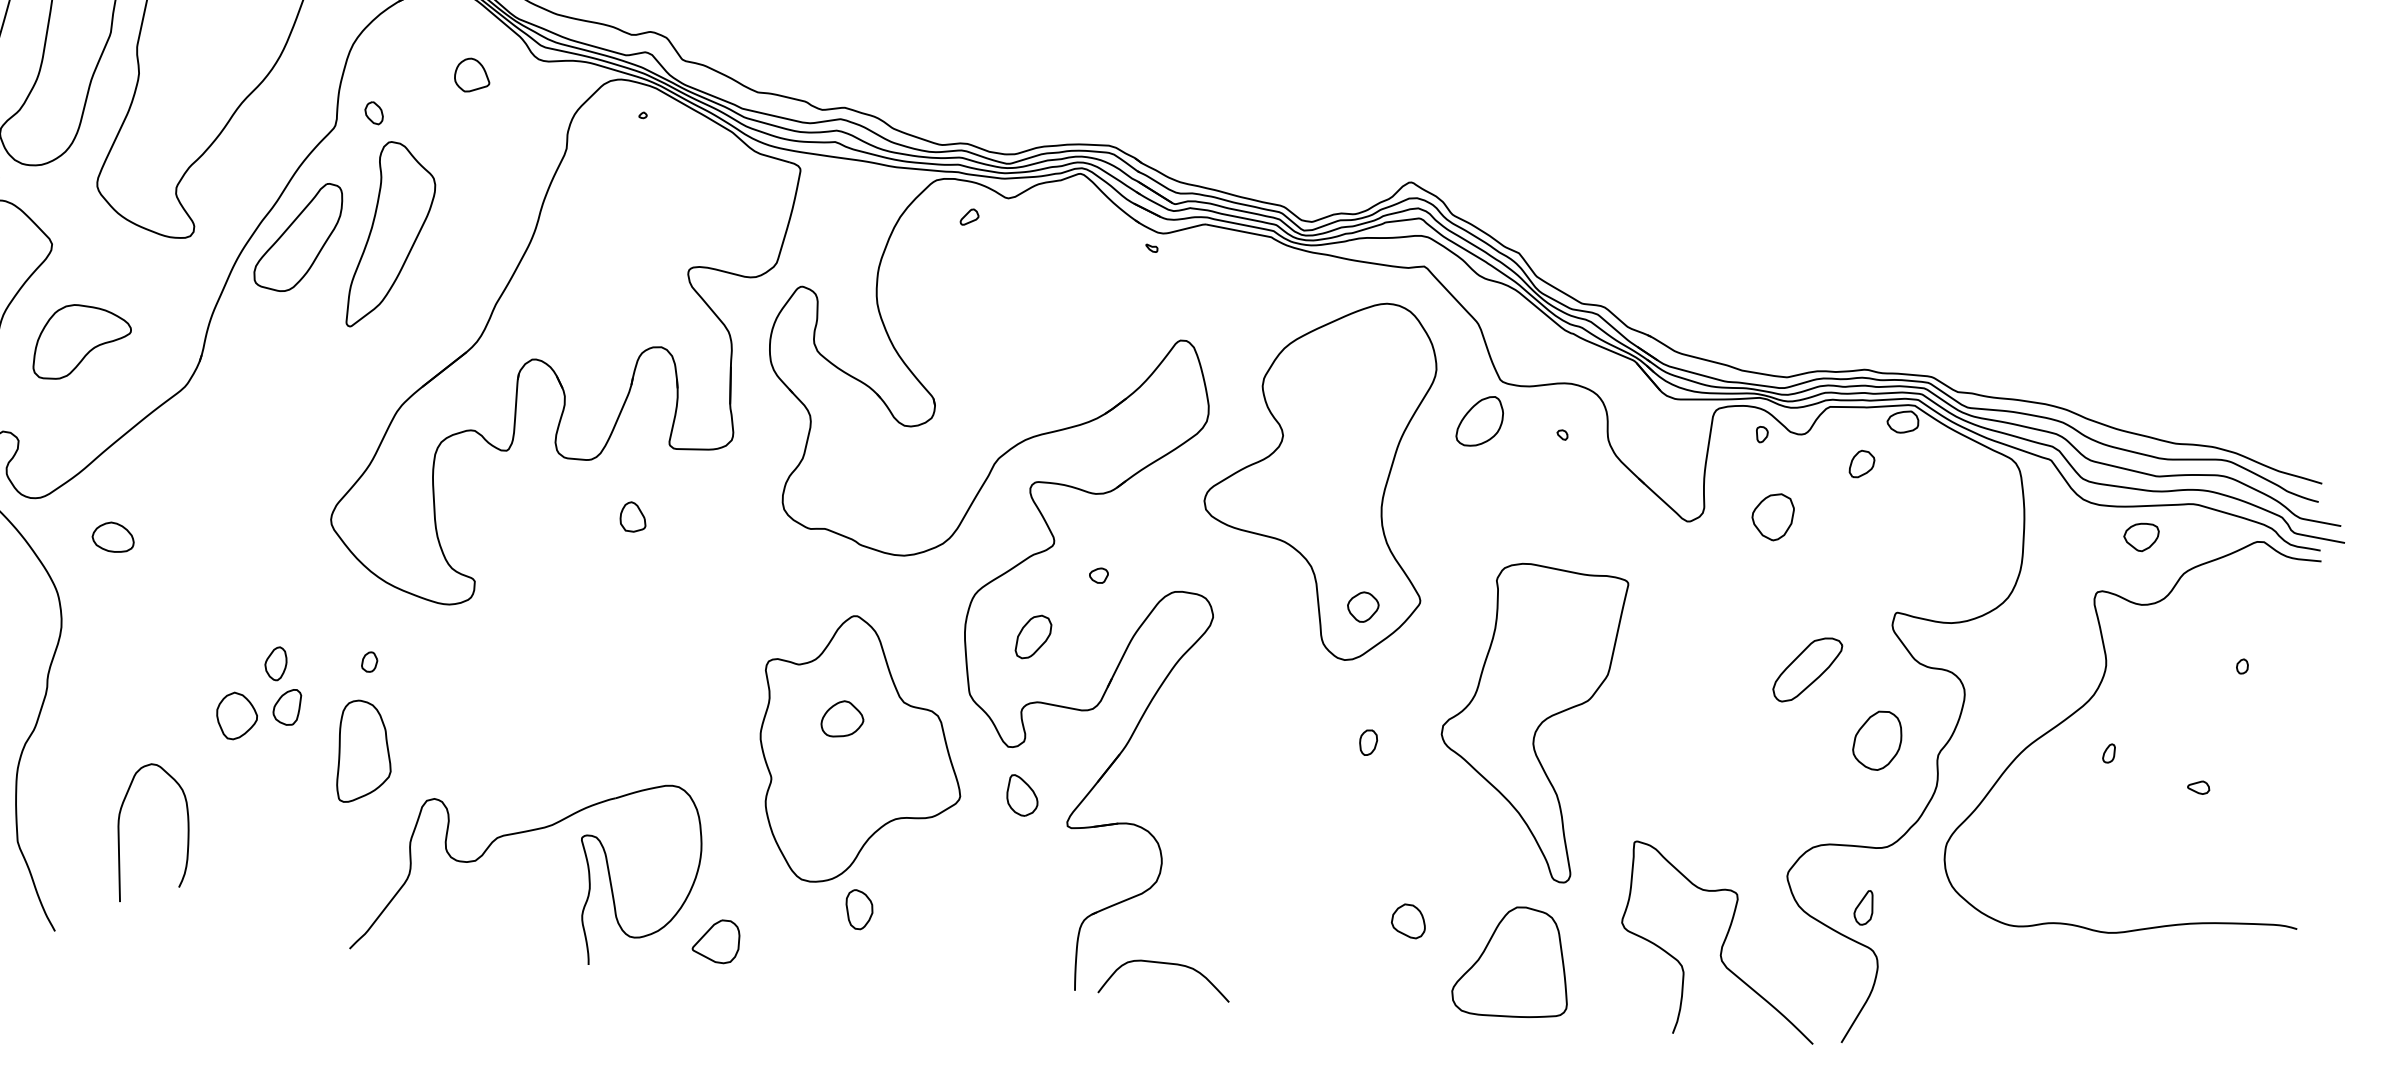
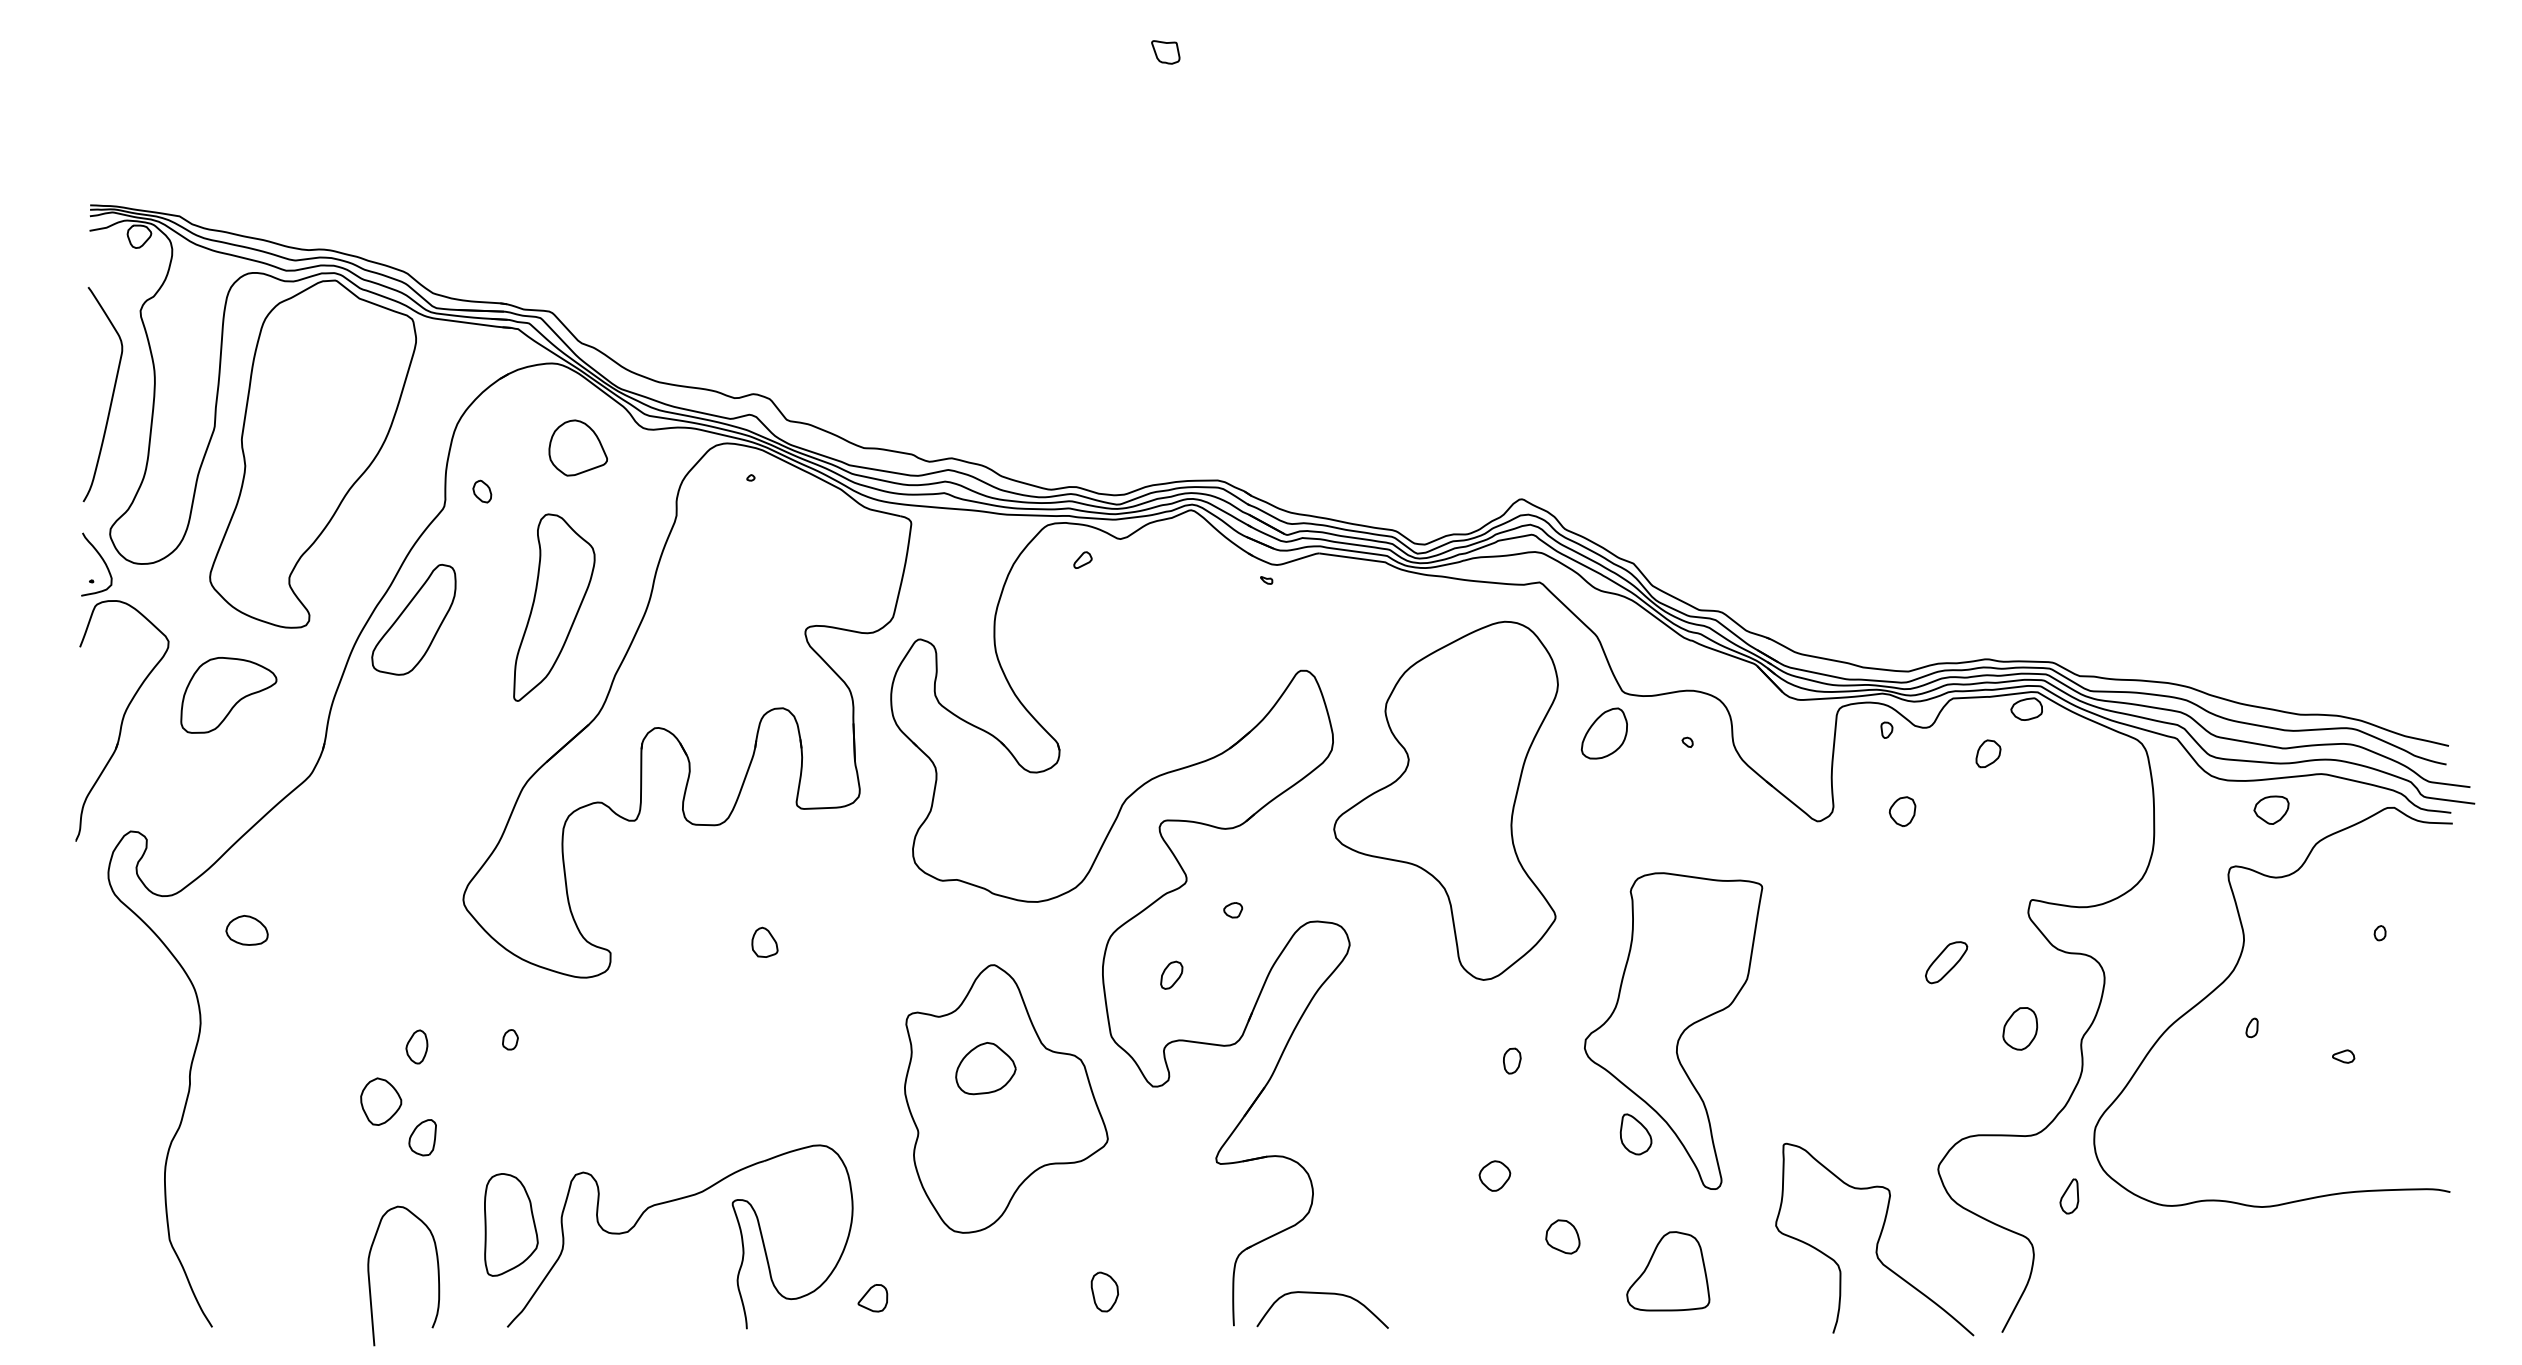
part: (471, 74) -> (577, 447), size x1.67
part: (392, 235) -> (554, 607), moved
part: (82, 343) -> (228, 695), moved
part: (632, 516) -> (764, 941), moved
part: (1772, 516) -> (1902, 811), size x0.62
part: (1362, 606) -> (1494, 1175), moved
part: (1033, 636) -> (1171, 974), size x0.62
part: (1807, 670) -> (1946, 962), size x0.62
part: (286, 706) -> (422, 1137), moved
part: (842, 718) -> (985, 1068), size x1.43
part: (1877, 740) -> (2020, 1028), size x0.71
part: (365, 751) -> (511, 1224), moved
part: (1022, 795) -> (1635, 1134), moved
curve: (119, 837) -> (370, 1281), moved
part: (1863, 907) -> (2069, 1196), moved
part: (858, 909) -> (1104, 1291), moved
part: (715, 941) -> (872, 1298), size x0.62
part: (1512, 962) -> (1668, 1271), size x0.71

